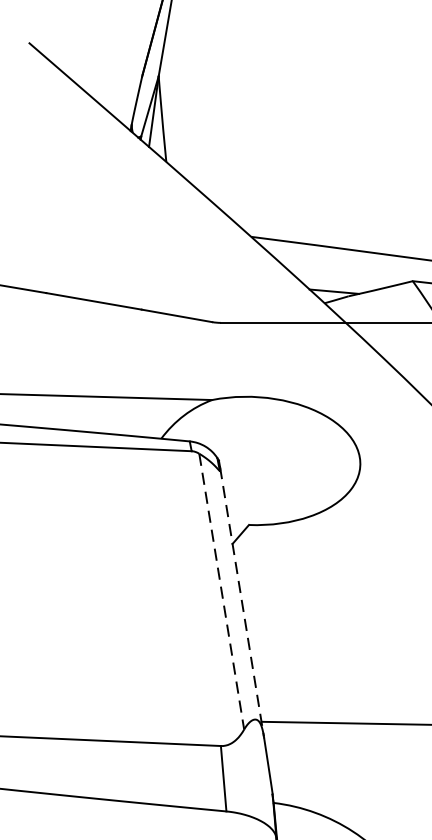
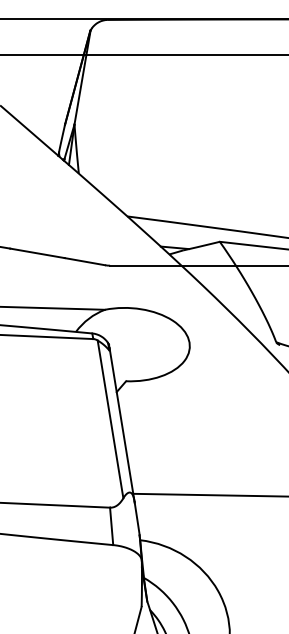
line: (221, 591) -> (110, 419), dashed -> solid
line: (242, 602) -> (122, 425), dashed -> solid

